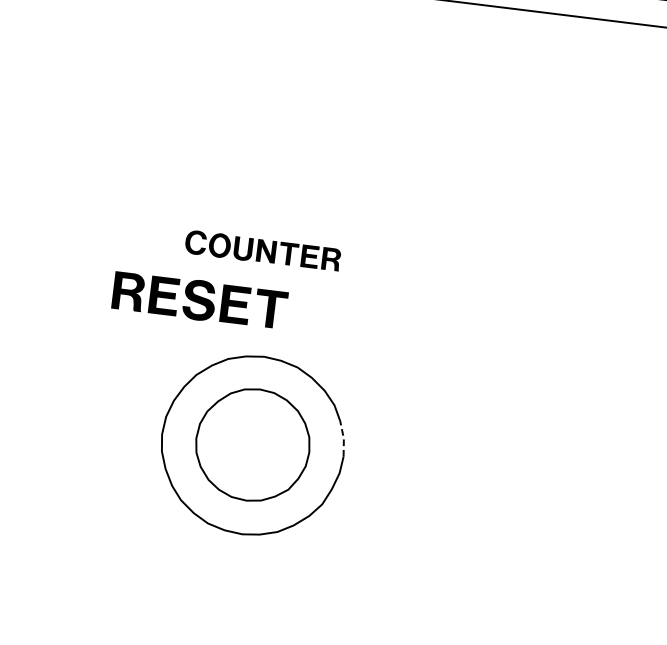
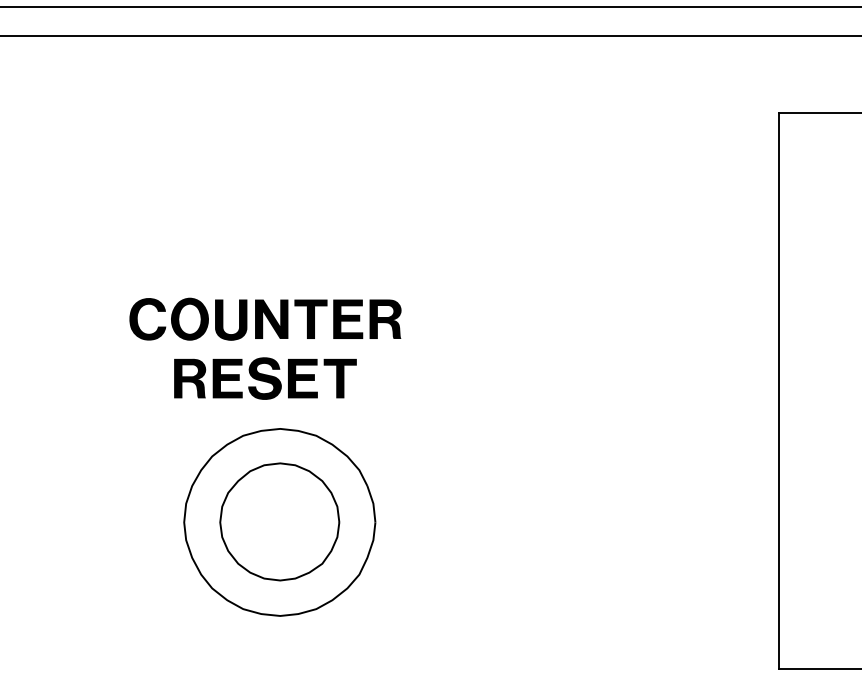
part: (263, 250) -> (265, 318), size x1.67
part: (200, 300) -> (265, 378), moved
line: (343, 438) -> (373, 503), dashed -> solid

